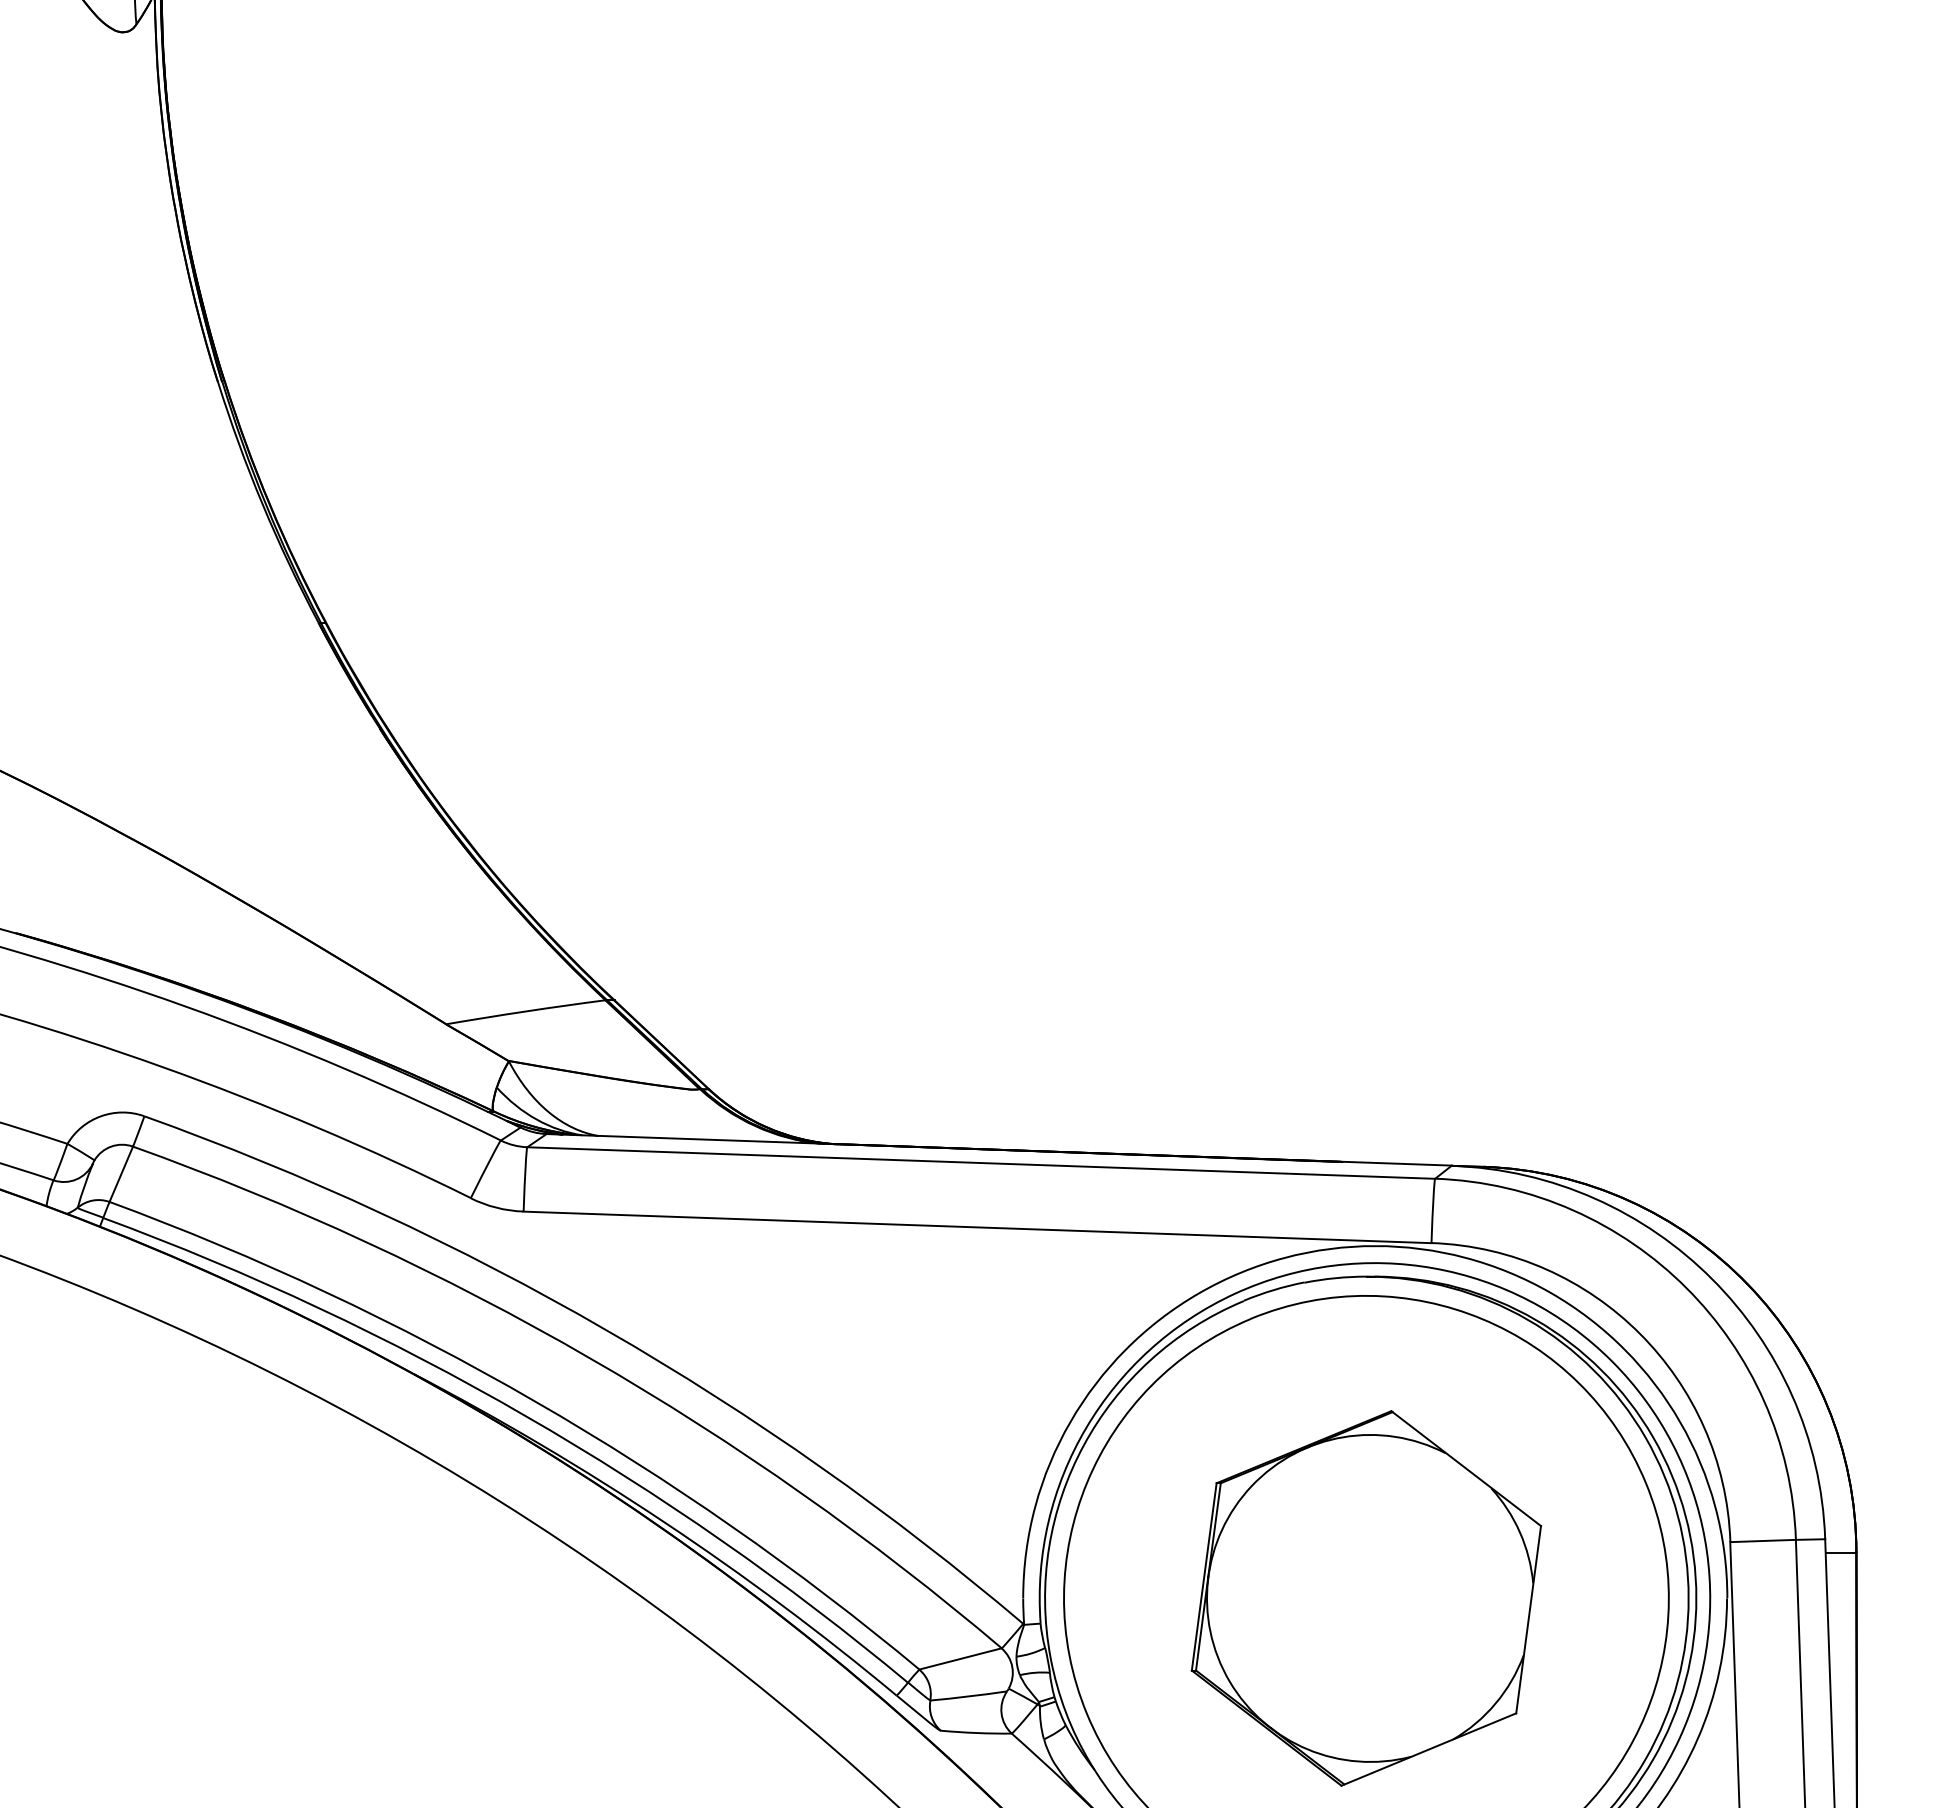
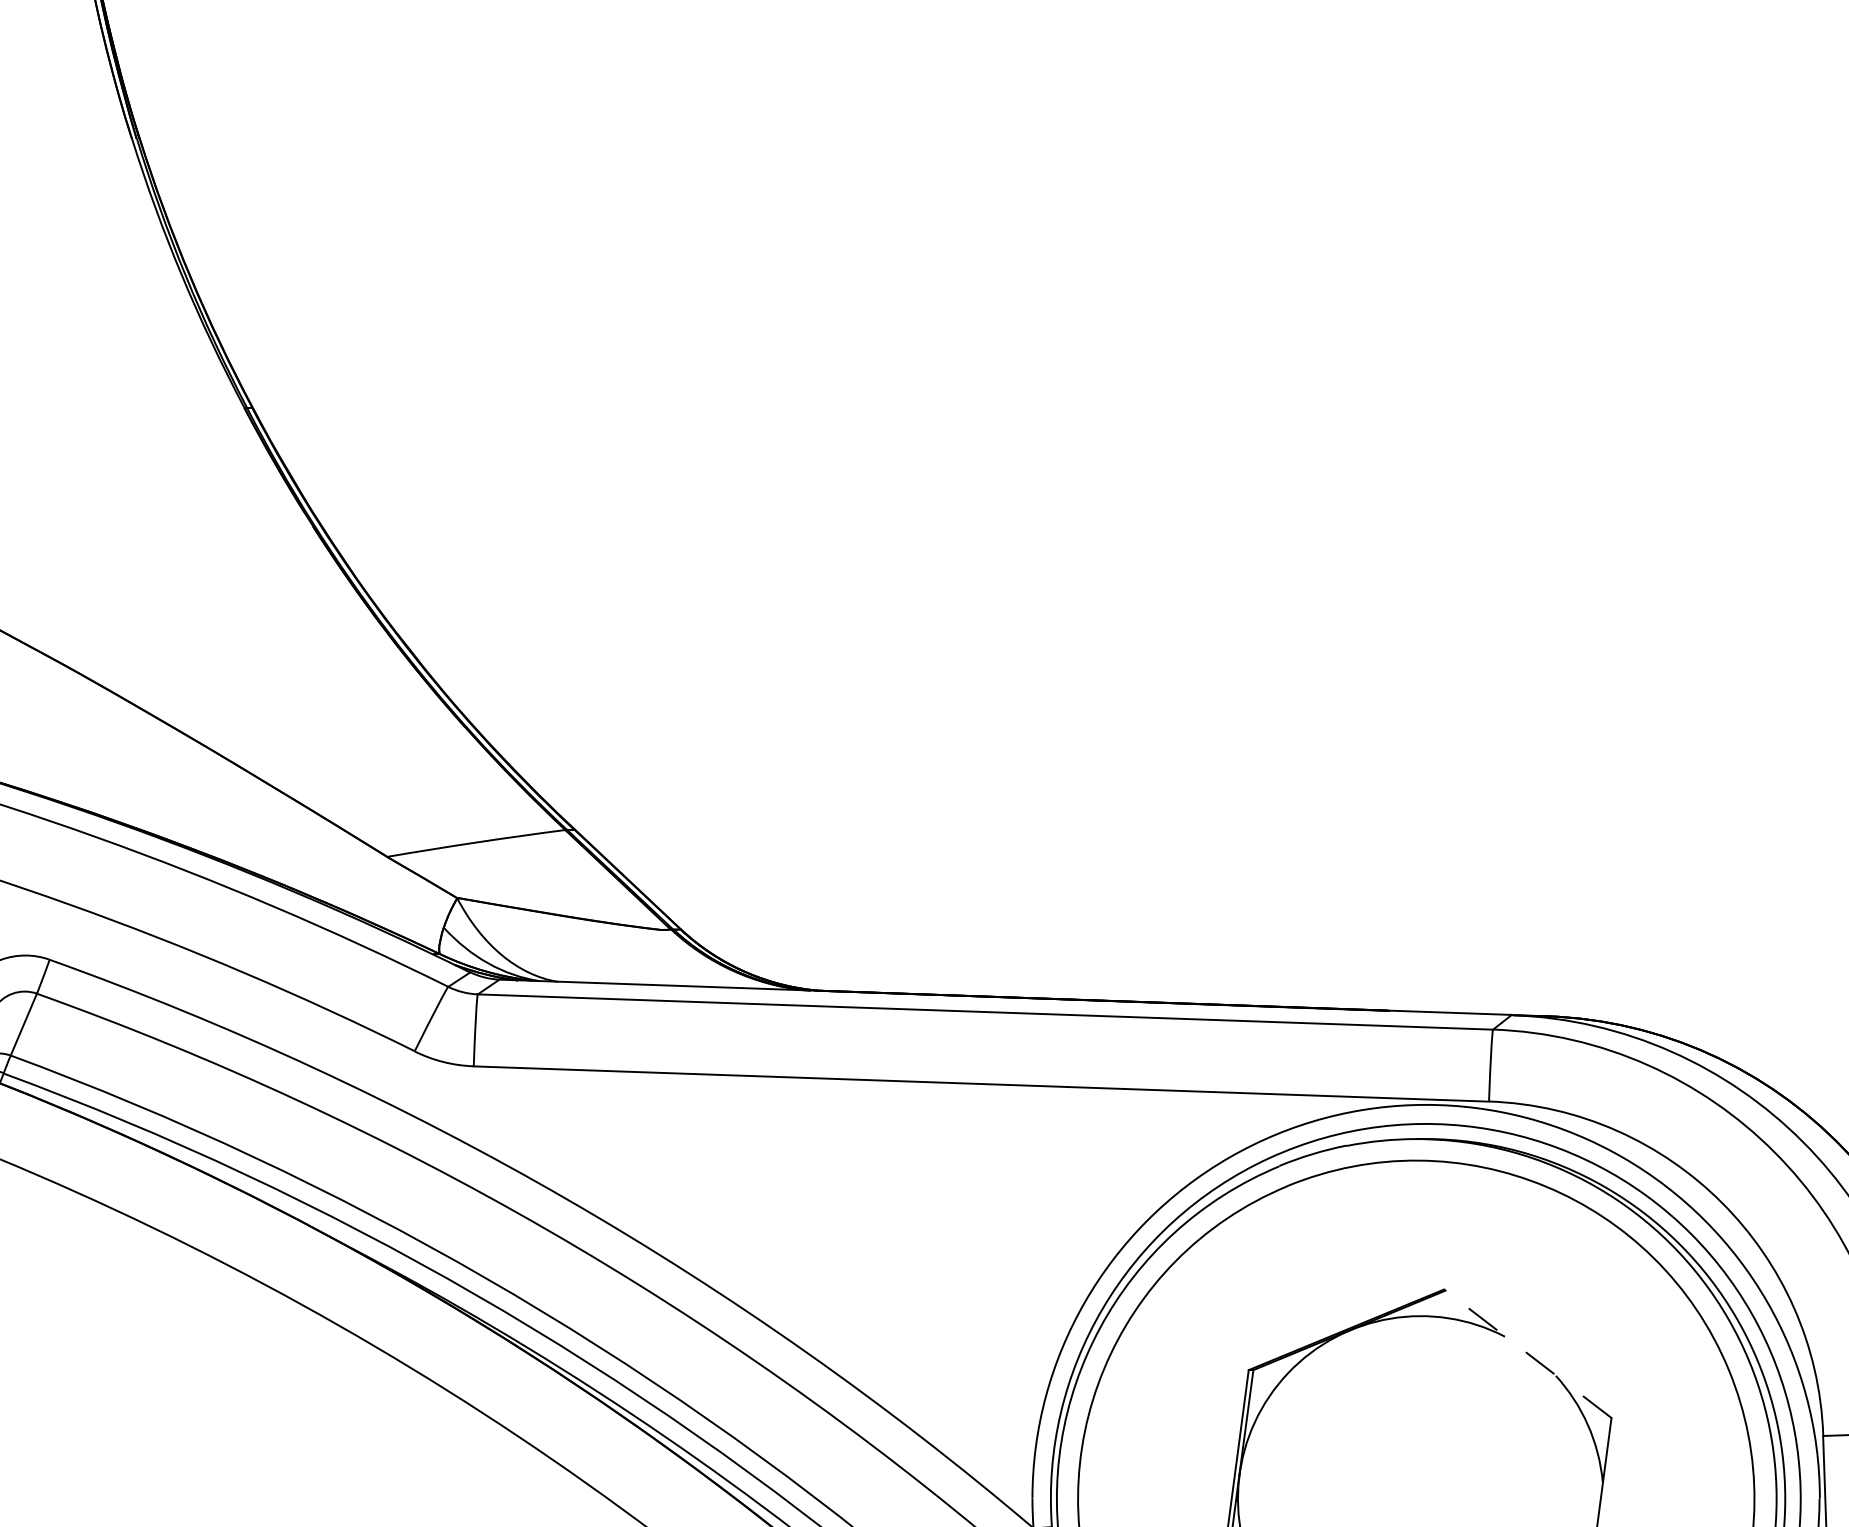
line: (1465, 1468) -> (1527, 1353), solid -> dashed

